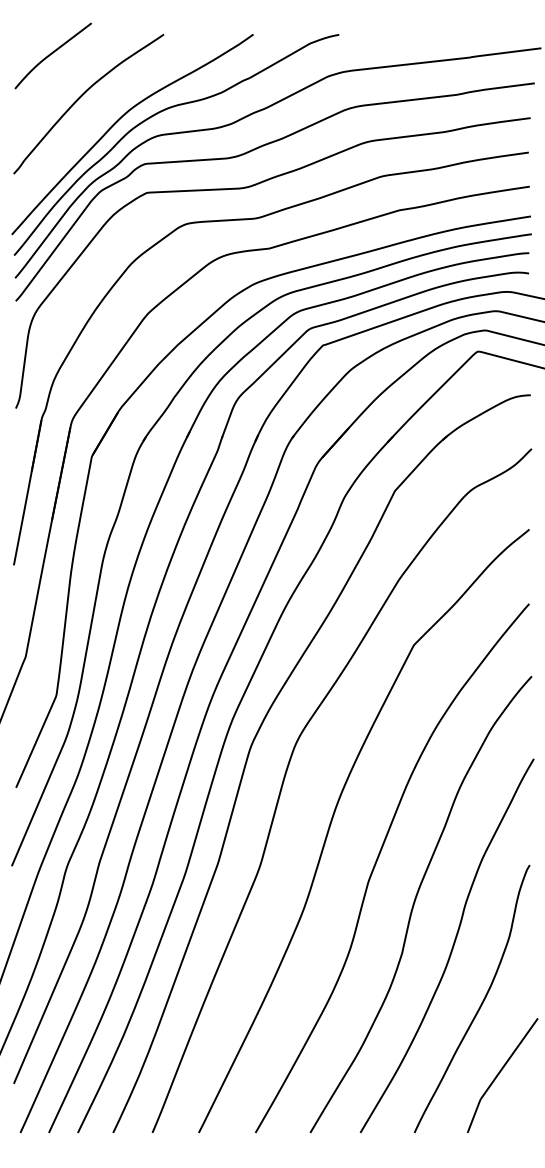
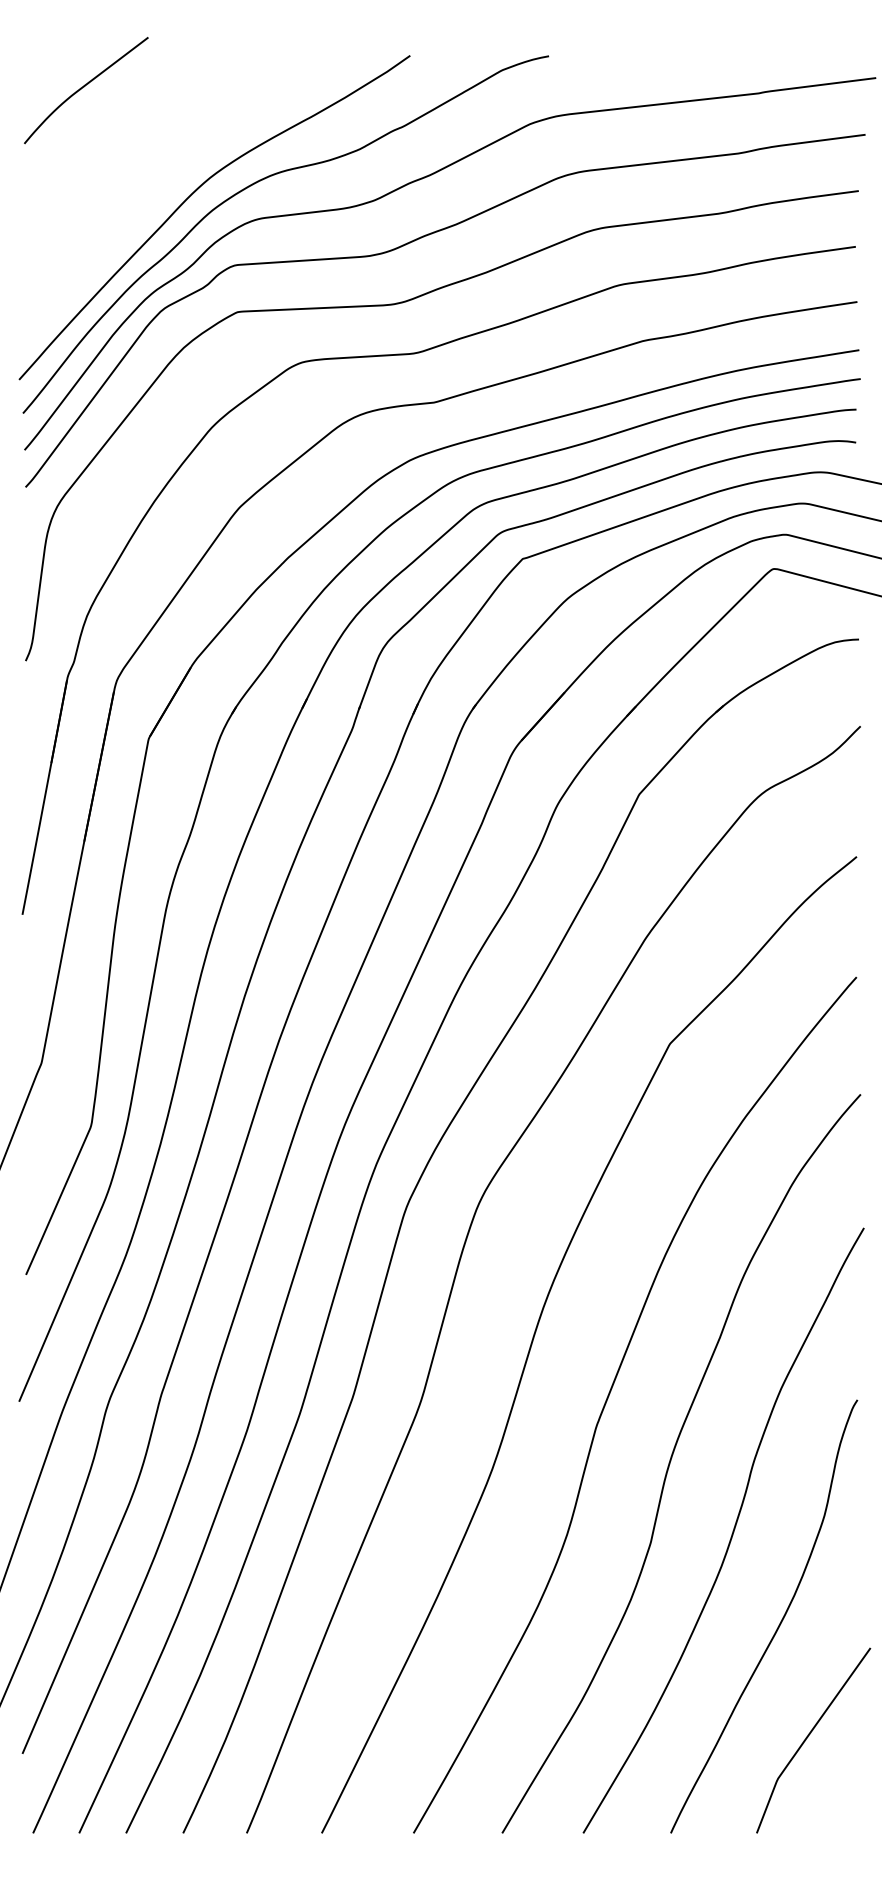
curve: (81, 97) -> (131, 157), removed

